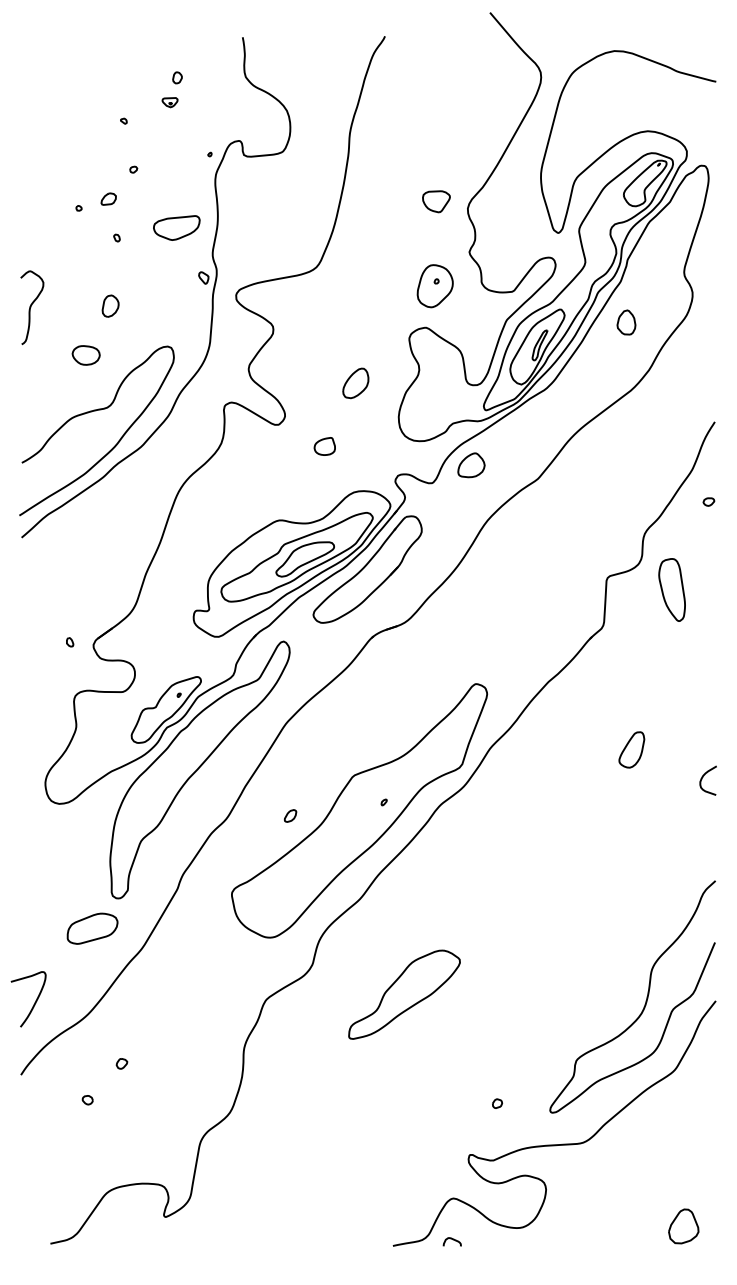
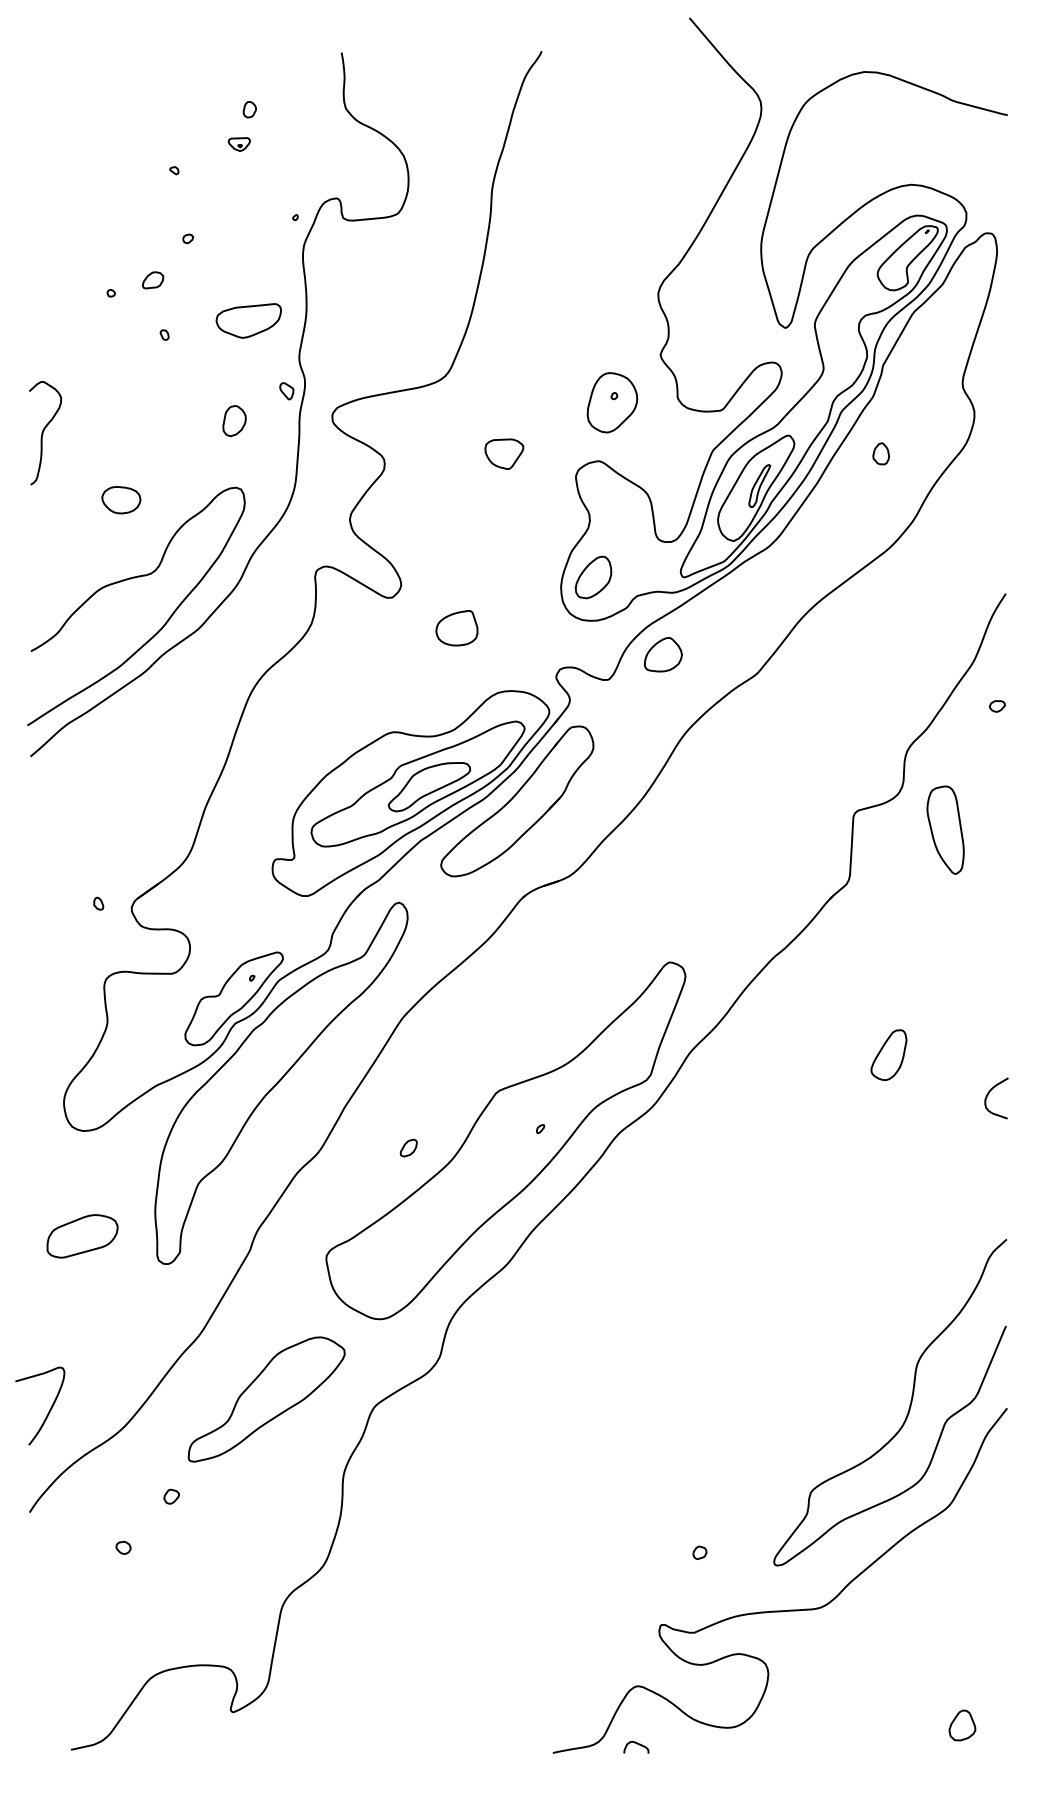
part: (436, 201) -> (504, 453), moved
part: (110, 305) -> (234, 420), moved
part: (625, 322) -> (880, 453), size x0.62
part: (355, 383) -> (593, 577), moved
part: (324, 446) -> (456, 628), size x1.43
part: (92, 928) -> (82, 1236), moved
part: (404, 994) -> (266, 1399), moved
part: (684, 1226) -> (963, 1725), size x0.62

